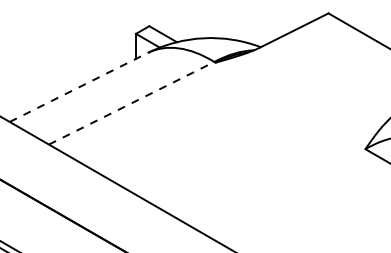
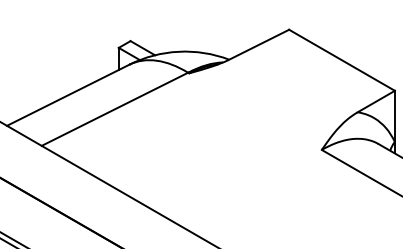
line: (79, 87) -> (68, 95), dashed -> solid
line: (131, 103) -> (114, 109), dashed -> solid

